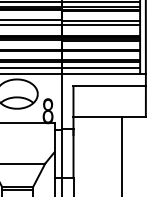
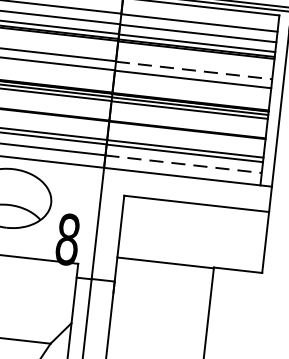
line: (101, 20) -> (195, 70), solid -> dashed
line: (101, 67) -> (184, 164), solid -> dashed

